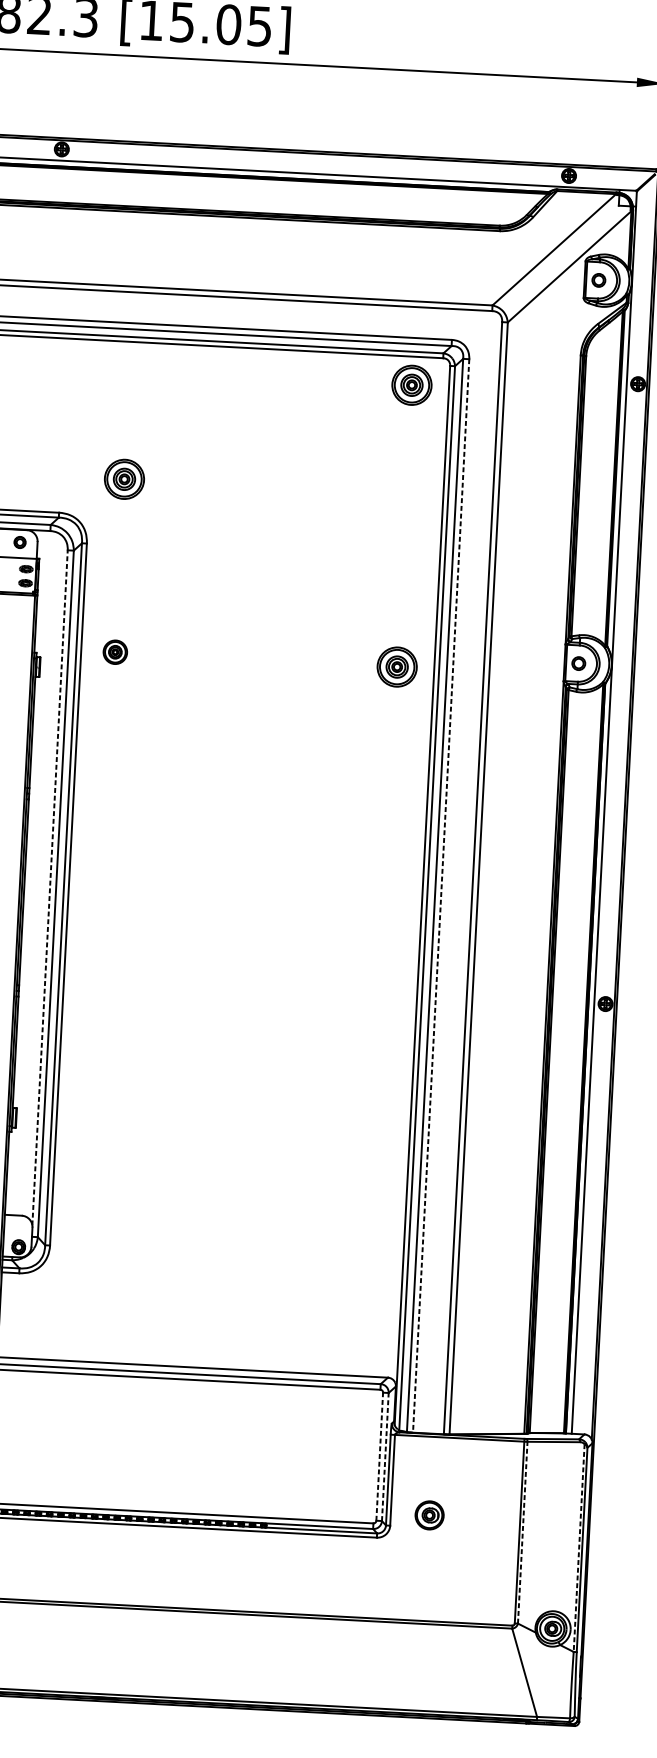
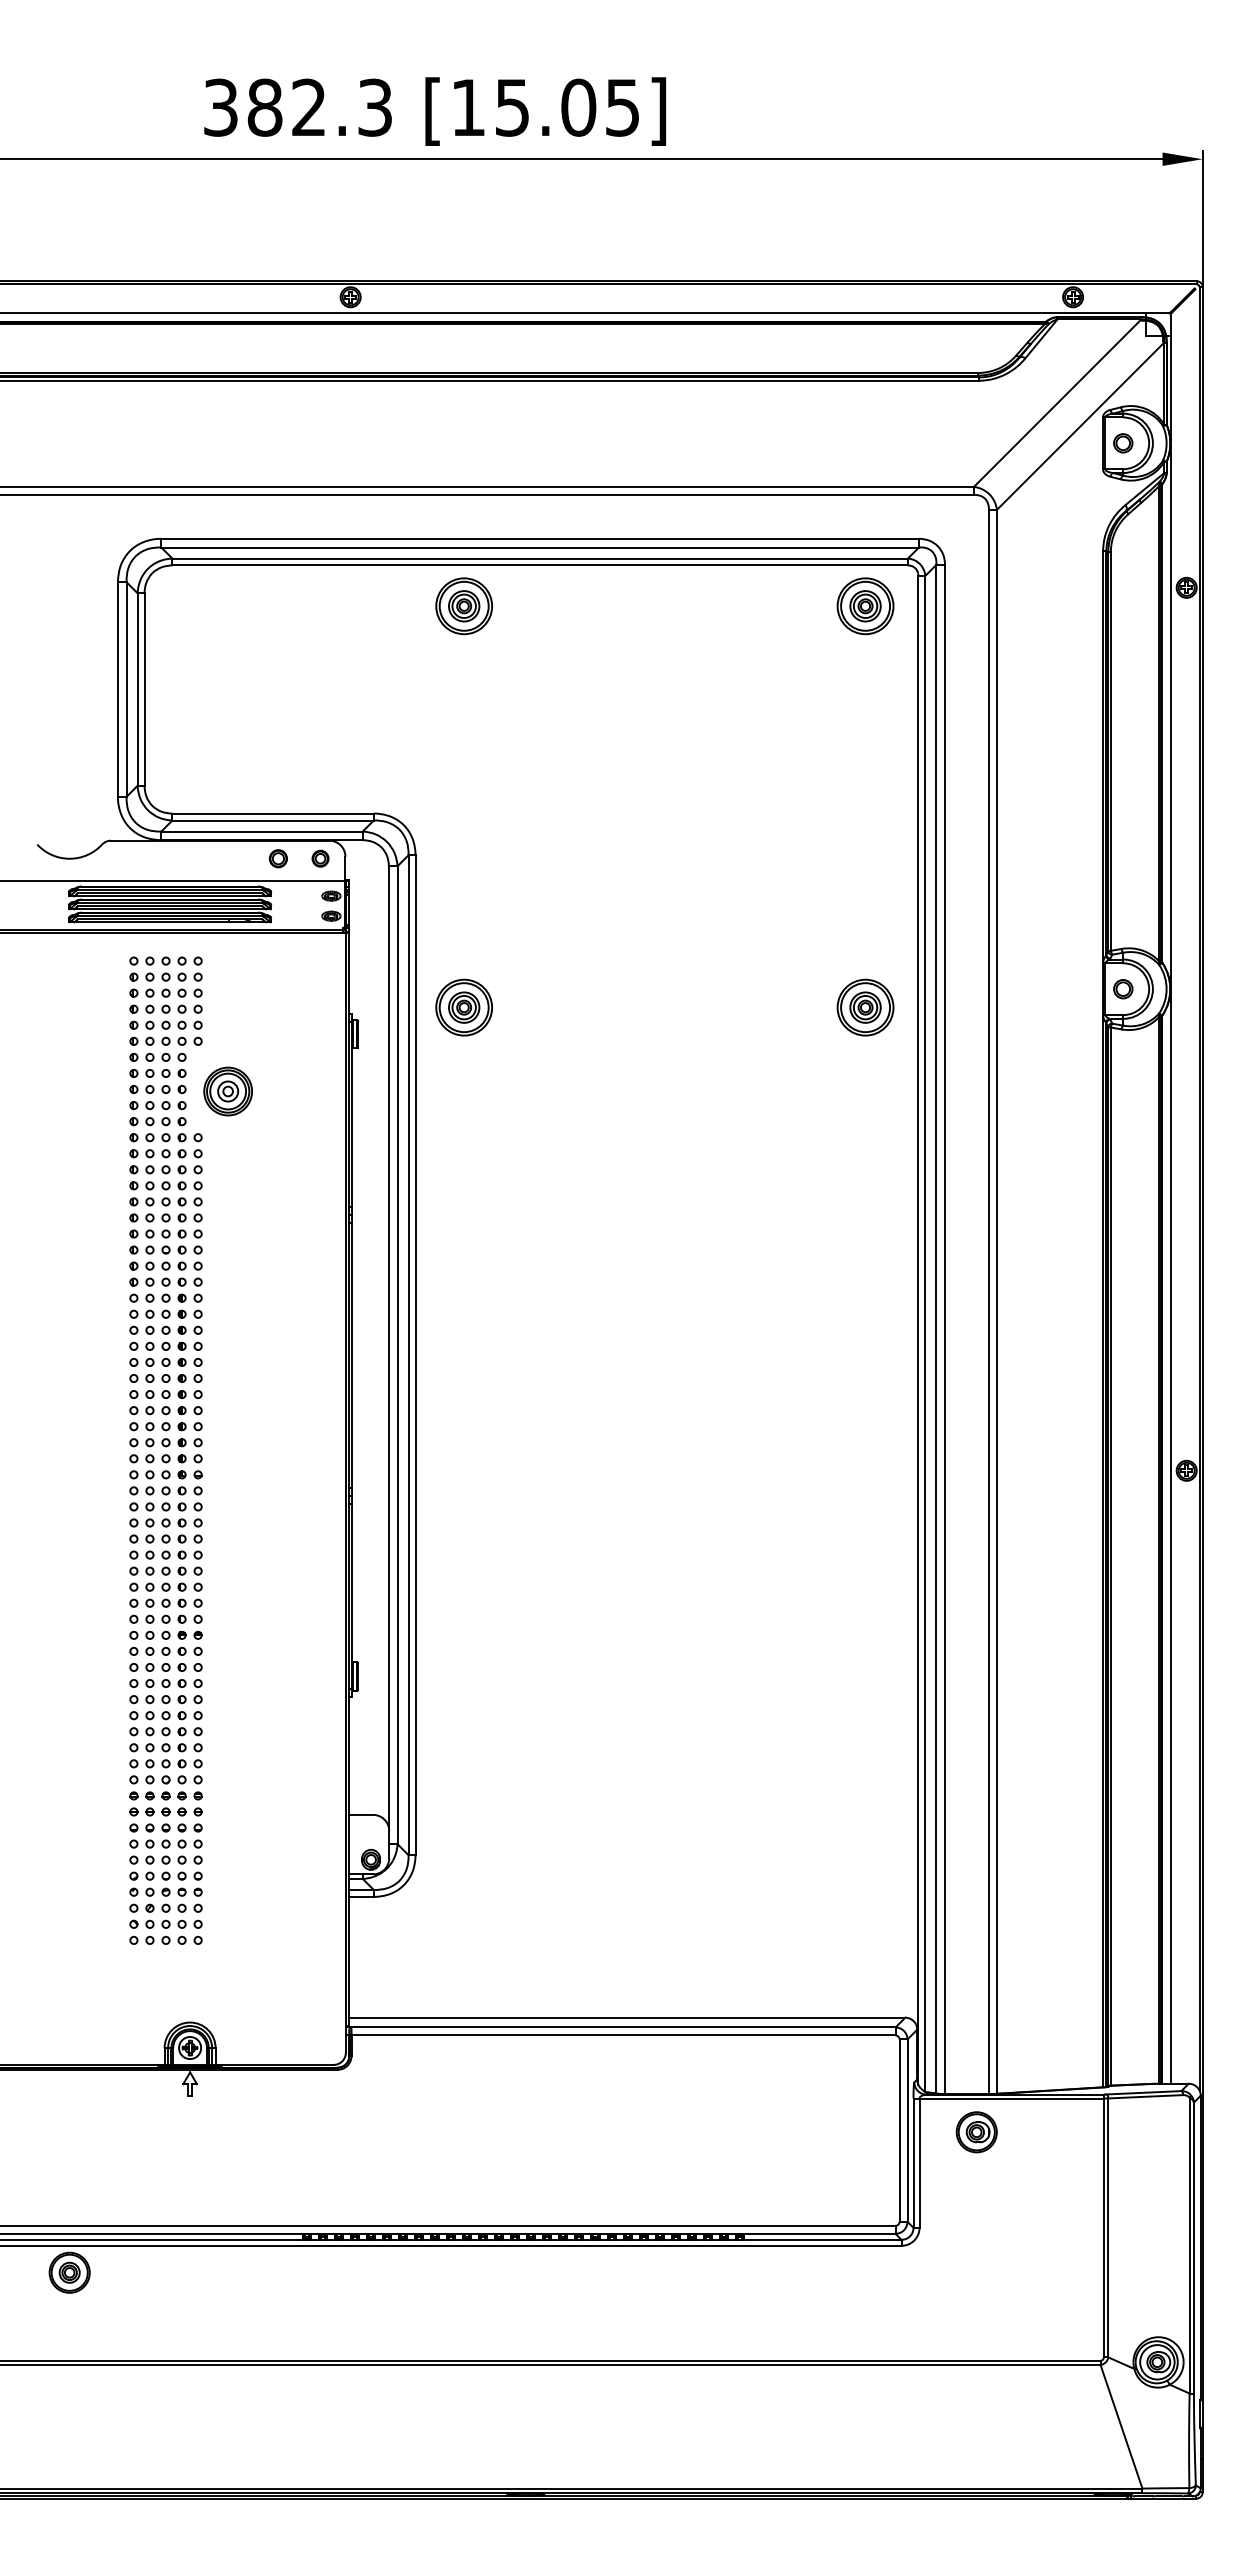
part: (123, 479) -> (463, 606), moved
part: (114, 652) -> (463, 1007), size x1.67
line: (49, 888) -> (388, 1347), dashed -> solid
line: (441, 895) -> (945, 1329), dashed -> solid
line: (379, 1456) -> (899, 2130), dashed -> solid
line: (385, 1456) -> (907, 2130), dashed -> solid
part: (429, 1515) -> (976, 2132), moved
line: (522, 1532) -> (1108, 2227), dashed -> solid
line: (579, 1548) -> (1189, 2245), dashed -> solid

